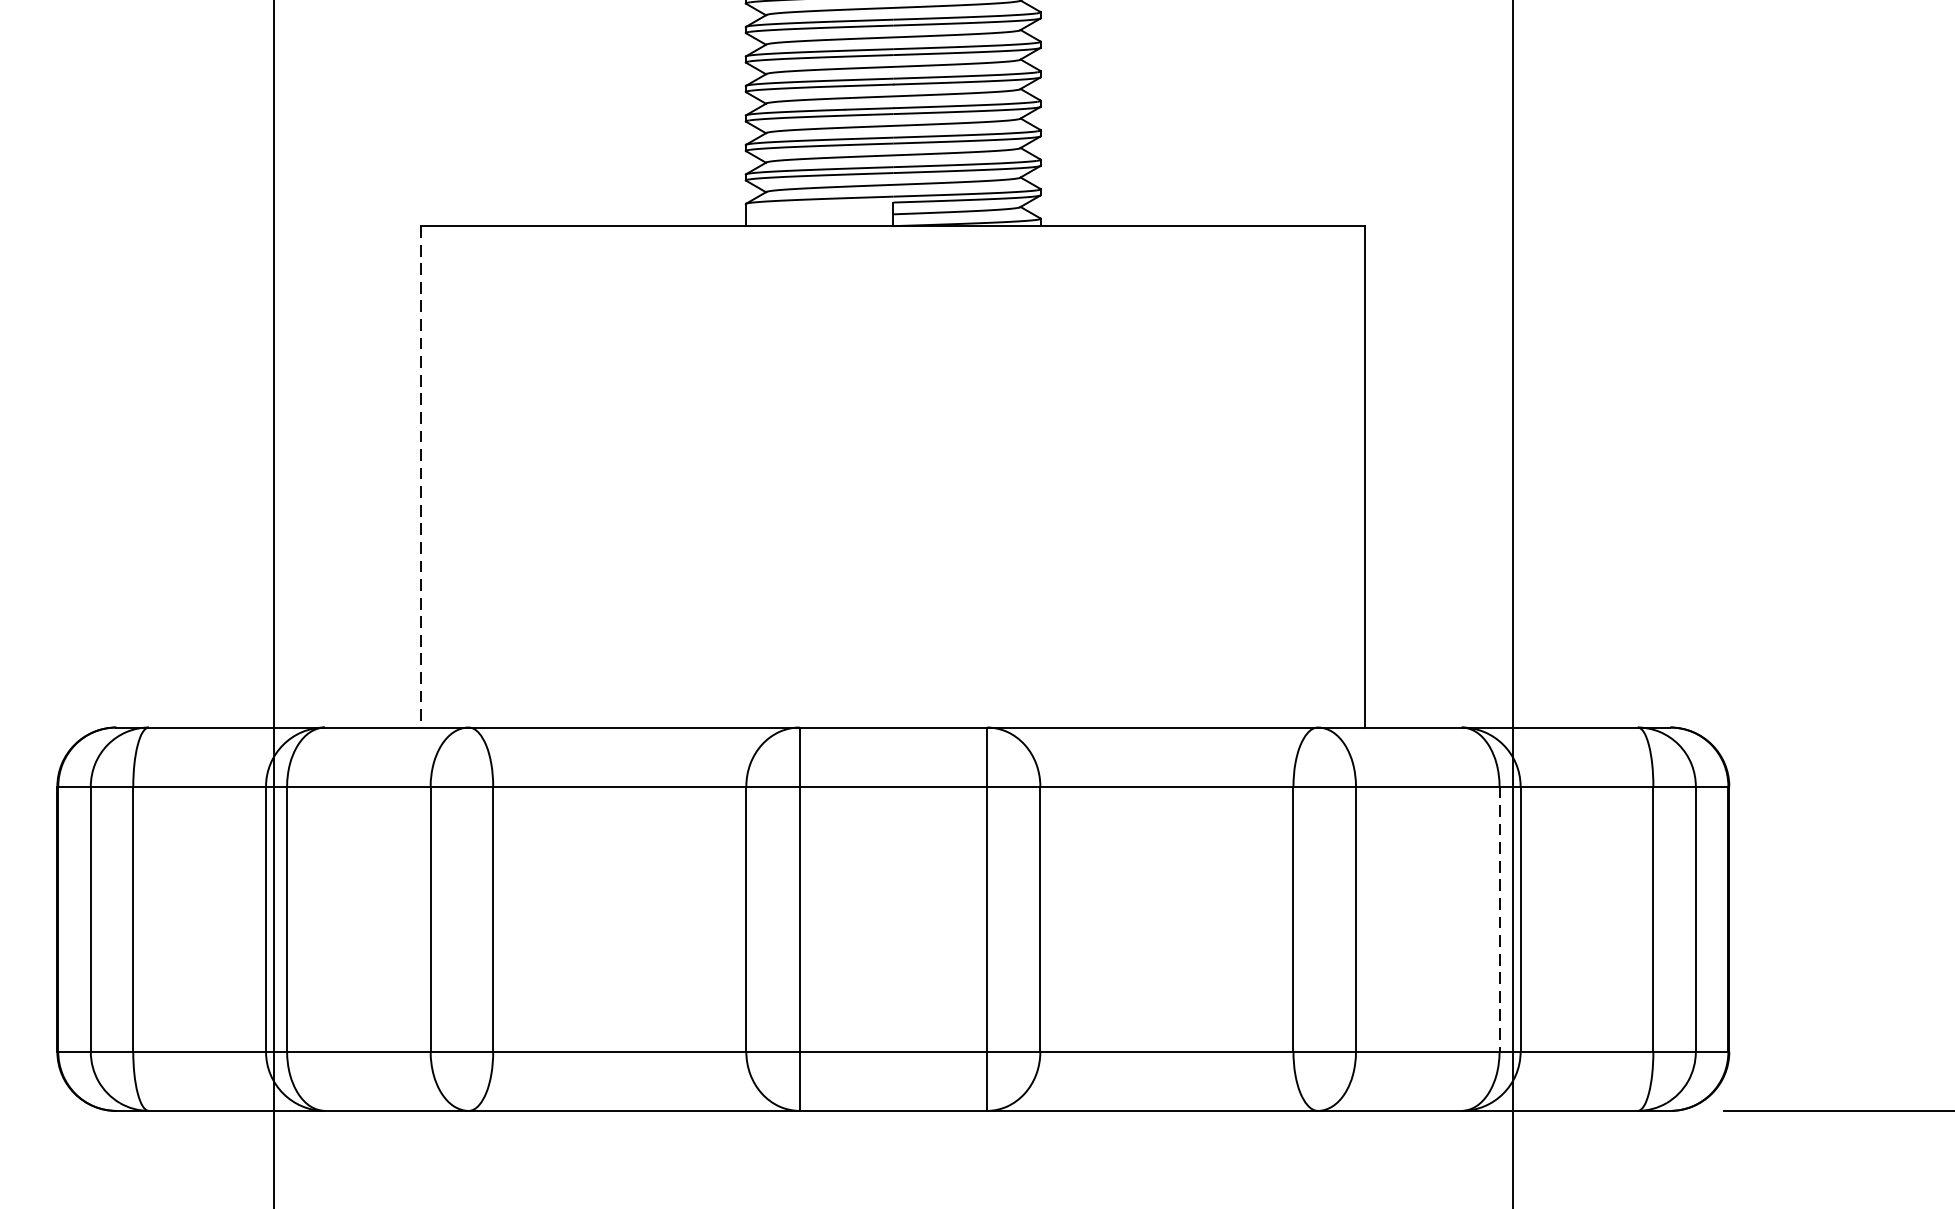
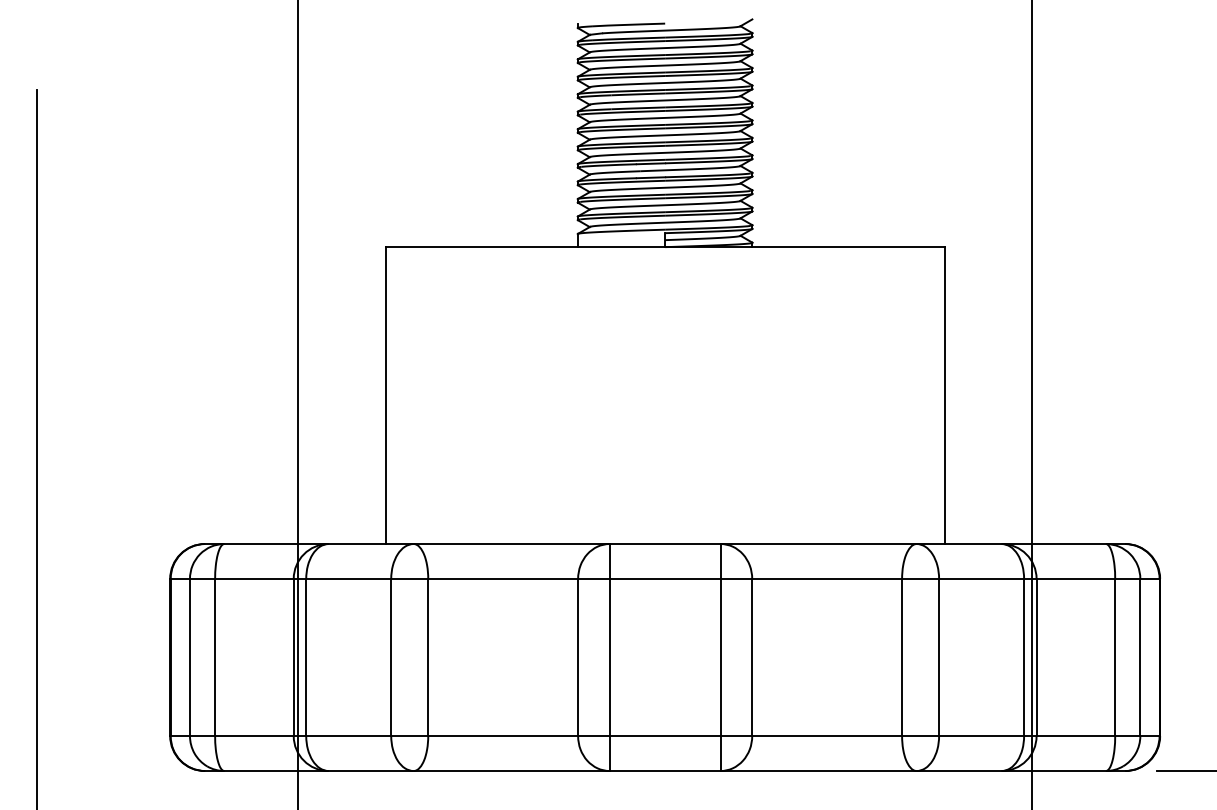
line: (421, 478) -> (385, 396), dashed -> solid
line: (1500, 919) -> (1024, 657), dashed -> solid

